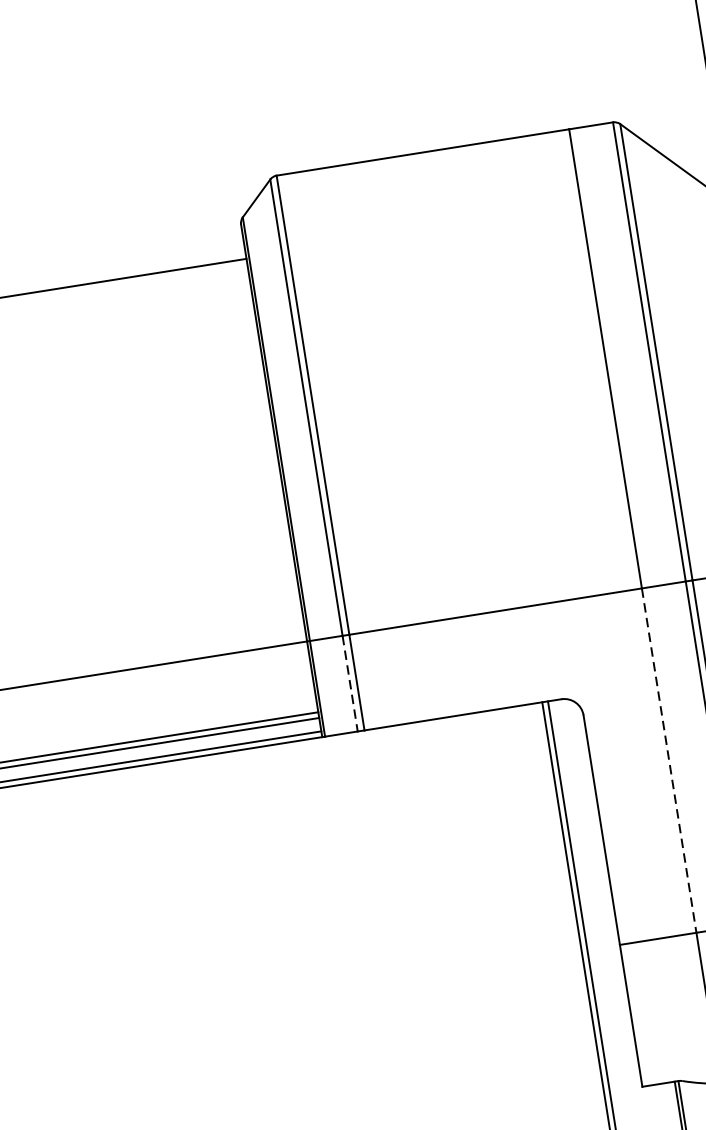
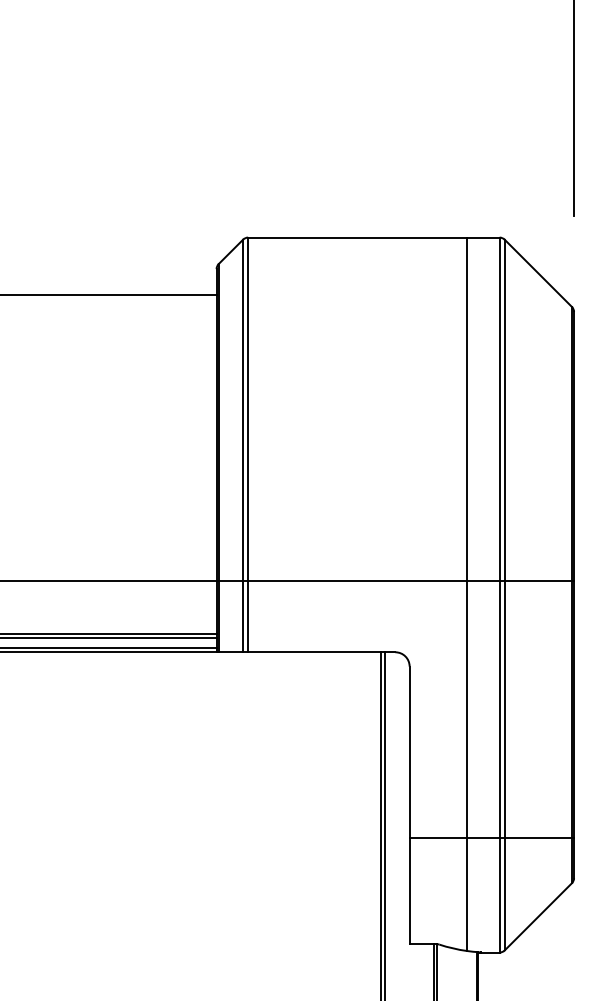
line: (350, 683) -> (243, 616), dashed -> solid
line: (668, 760) -> (466, 709), dashed -> solid

